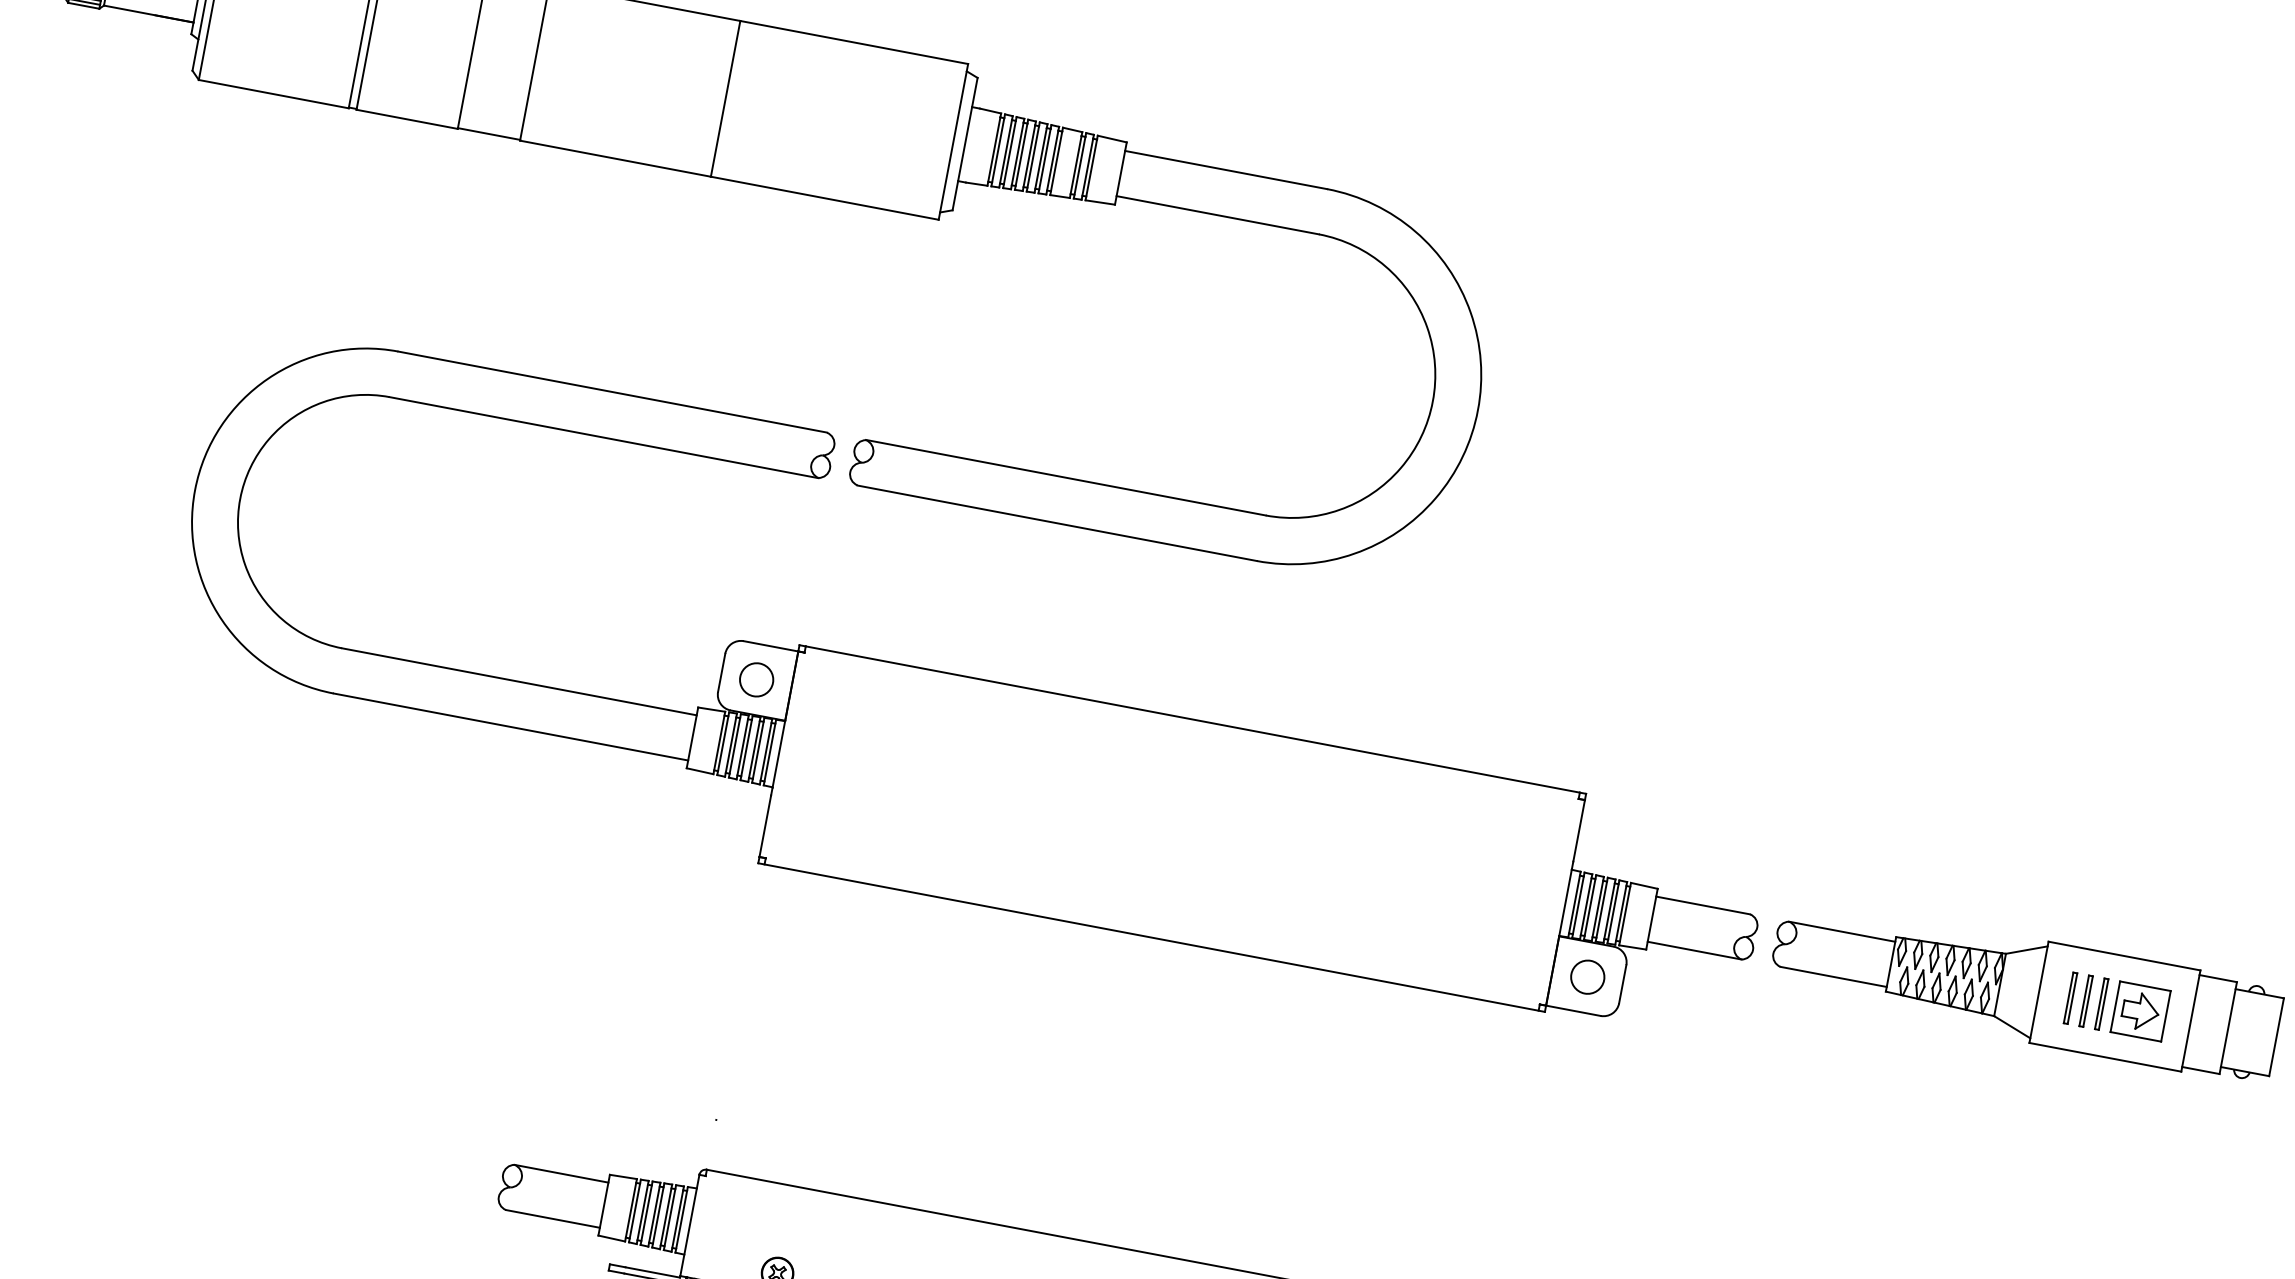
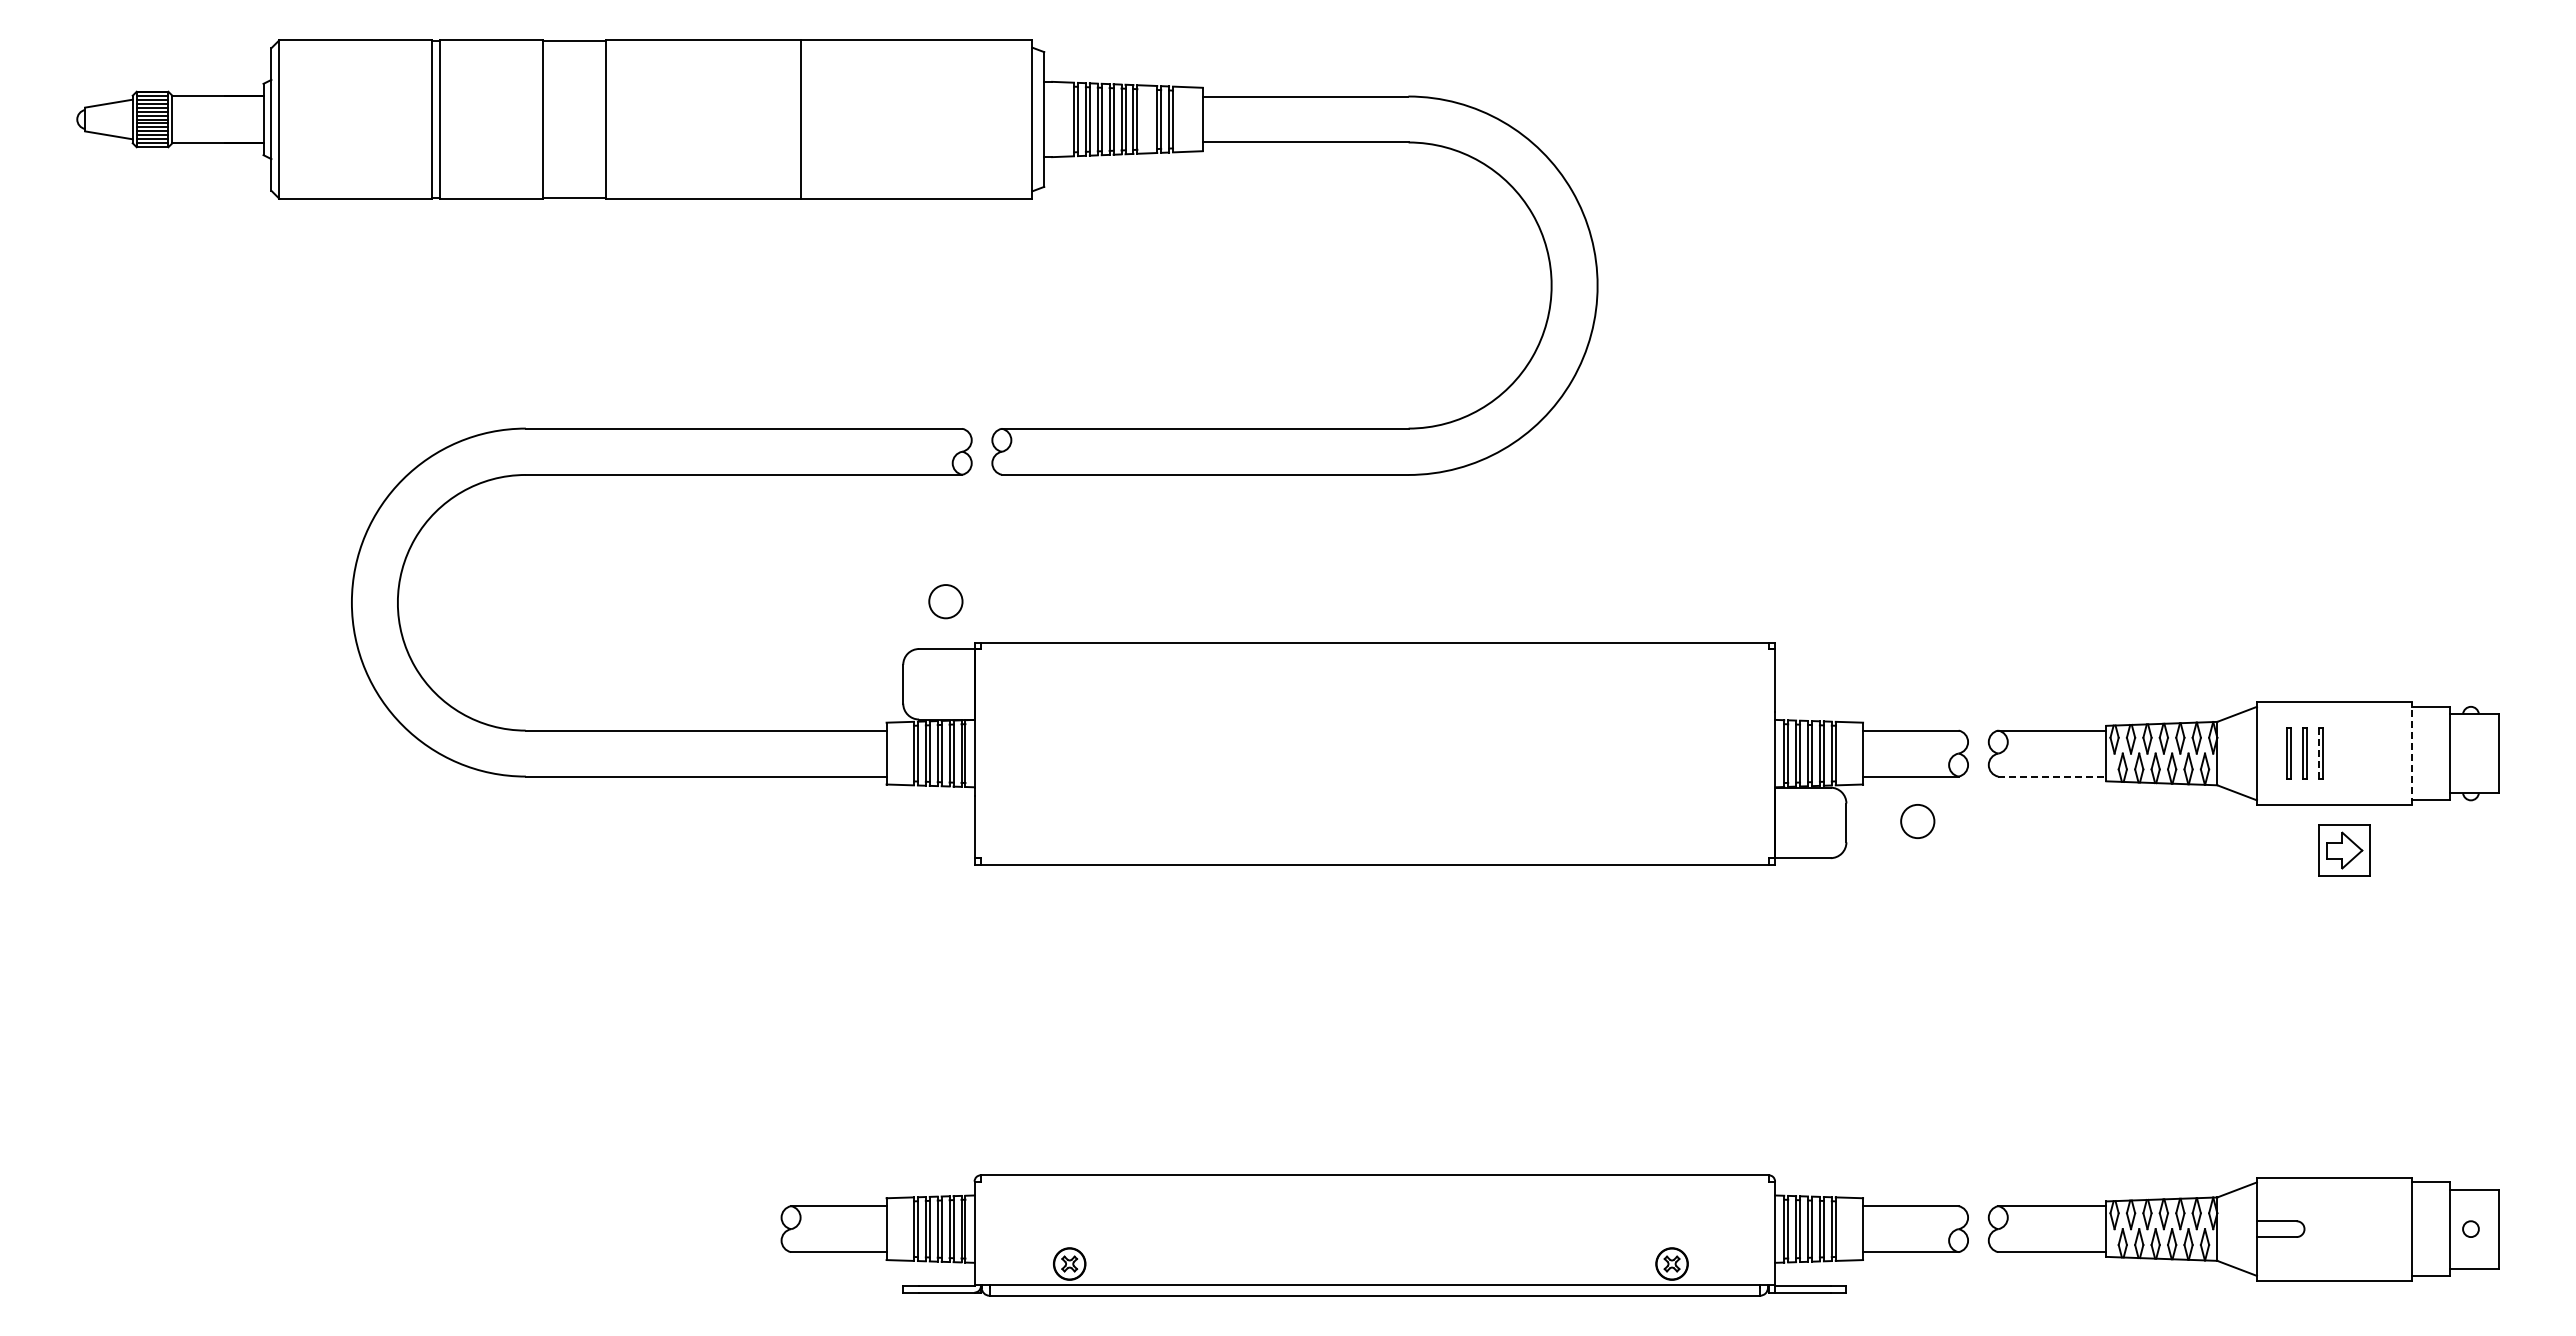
circle: (756, 679) -> (945, 601), moved
line: (1833, 976) -> (2052, 776), solid -> dashed
circle: (1587, 977) -> (1917, 821), moved
line: (2099, 1003) -> (2318, 753), solid -> dashed
part: (2140, 1011) -> (2344, 850), moved
line: (2190, 1020) -> (2411, 753), solid -> dashed

